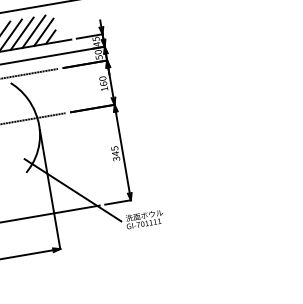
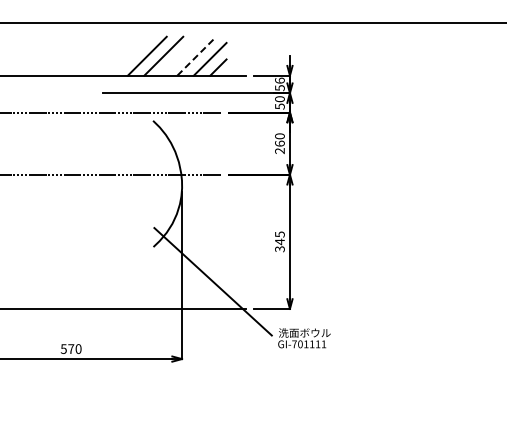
line: (34, 31) -> (197, 55), solid -> dashed
line: (21, 33) -> (179, 55), removed
text: (96, 41) -> (279, 84), 45 -> 56
text: (104, 89) -> (279, 151), 160 -> 260

